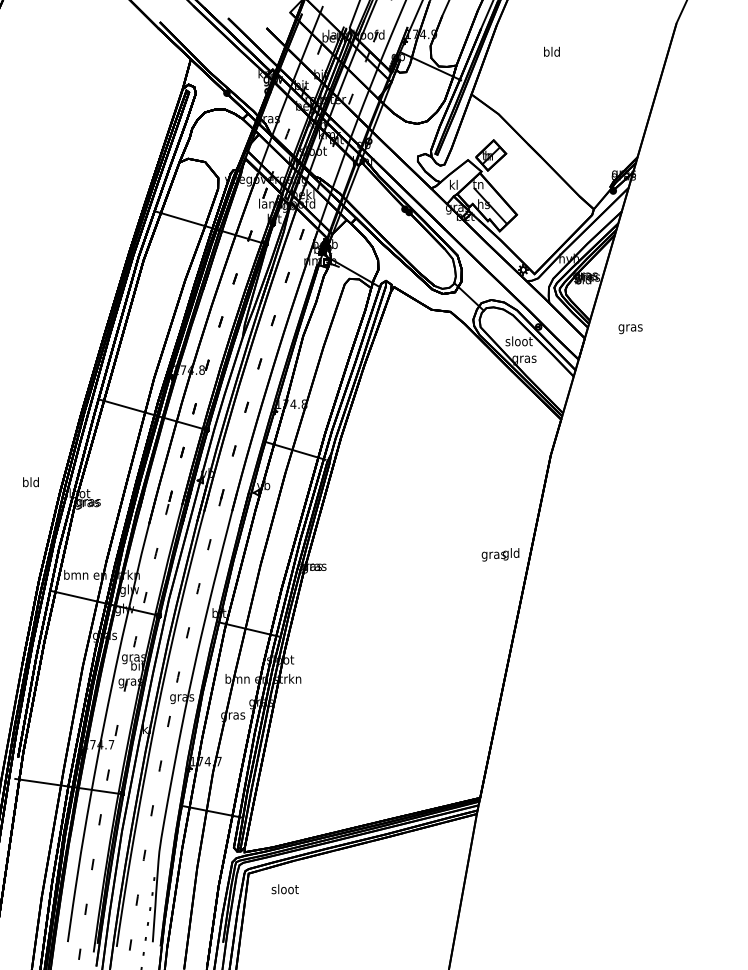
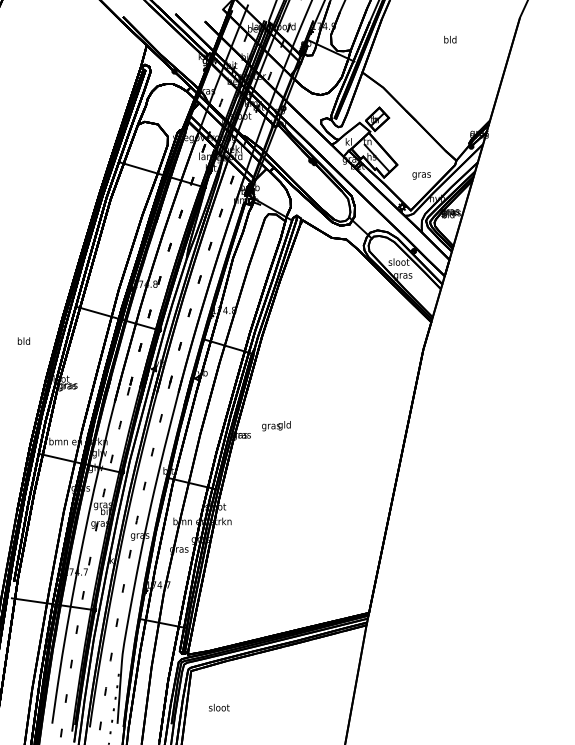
text: (551, 51) -> (449, 39), moved
text: (630, 329) -> (421, 176), moved
text: (30, 482) -> (23, 341), moved
text: (500, 554) -> (276, 425), moved
text: (284, 889) -> (218, 707), moved

